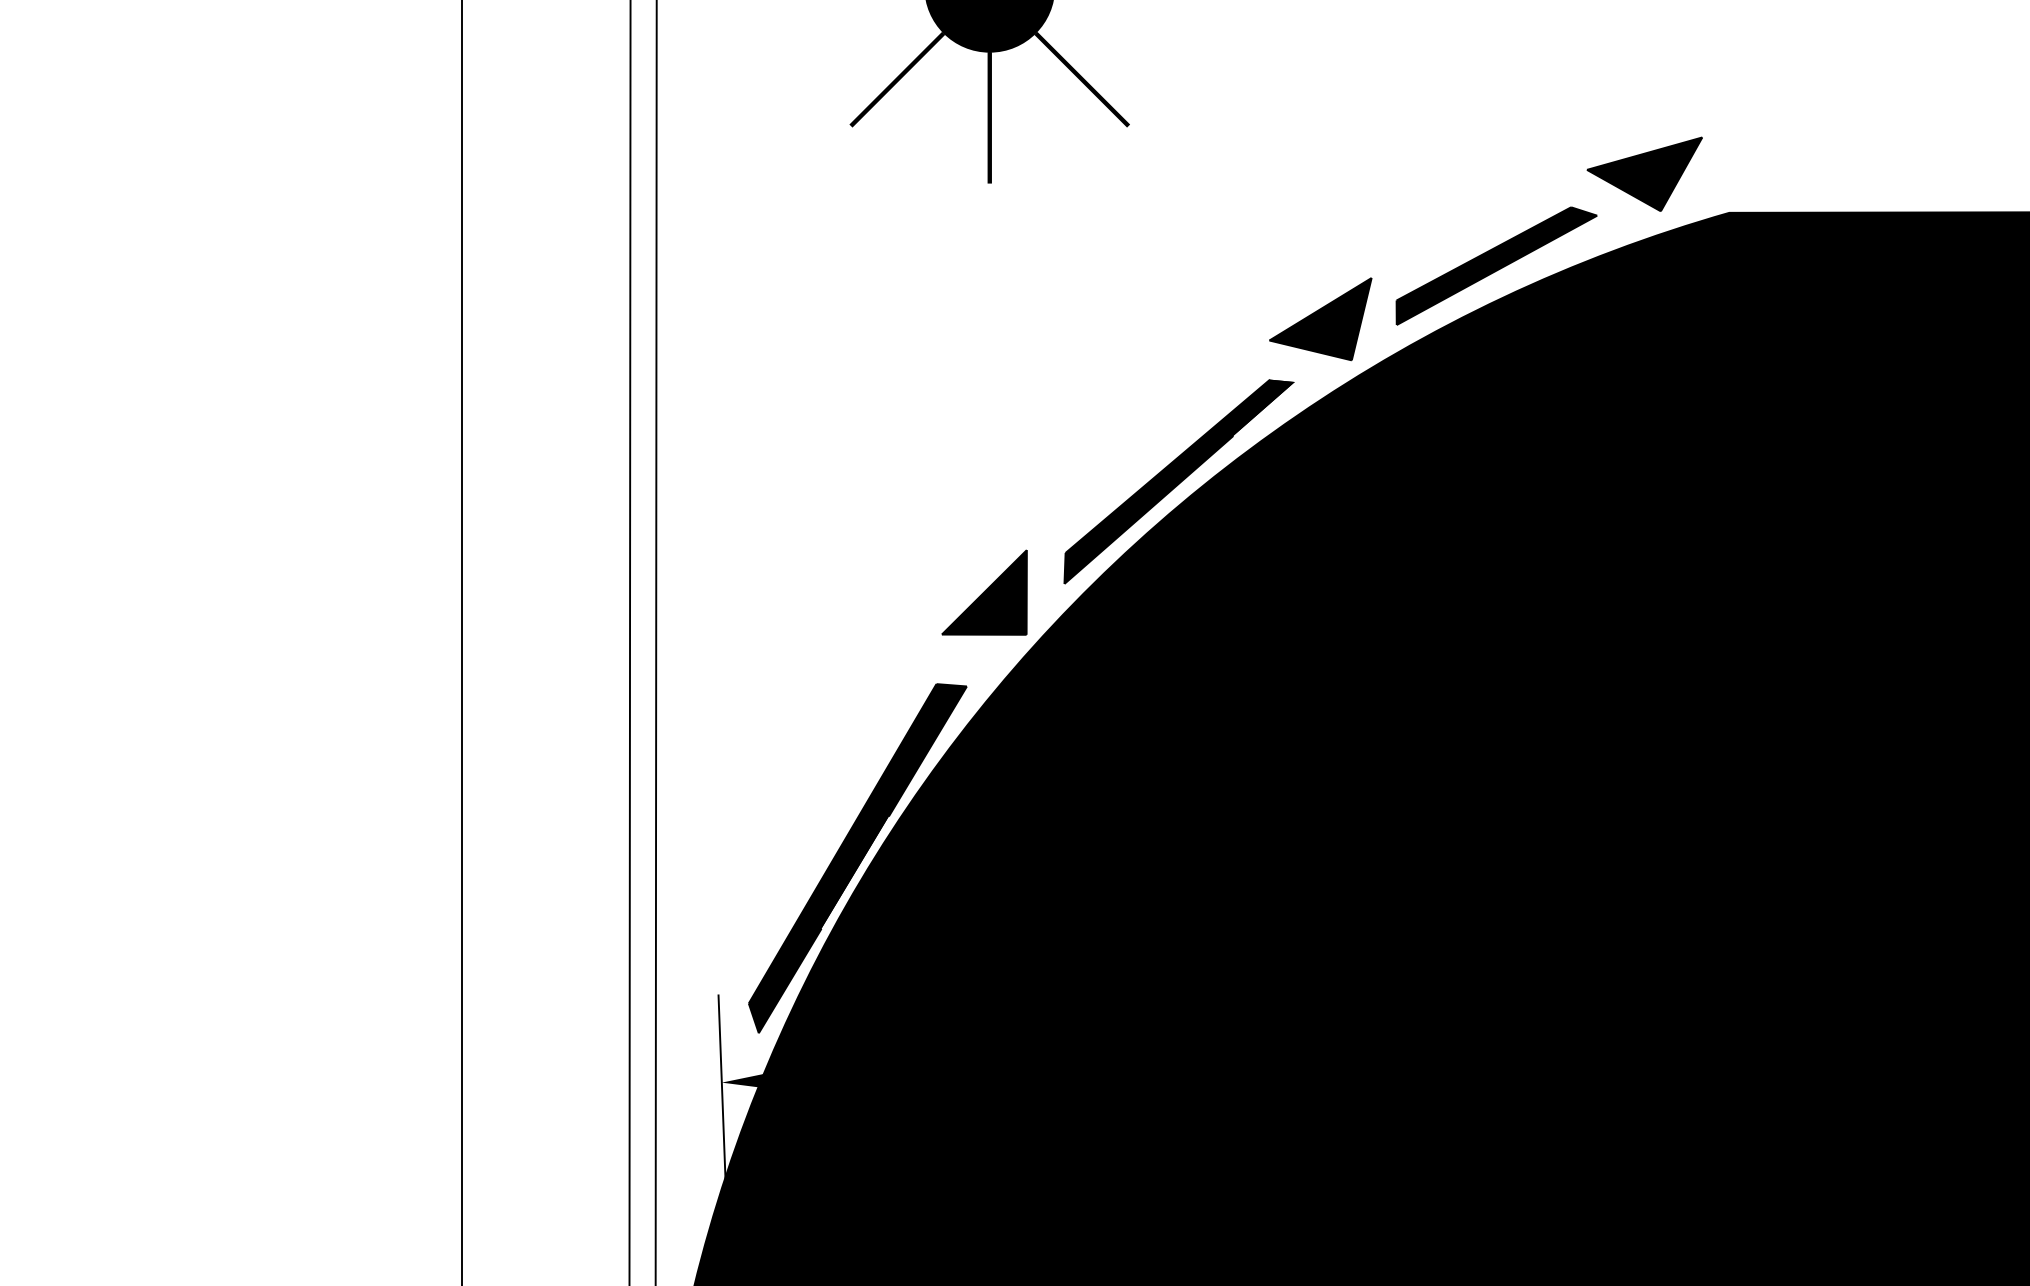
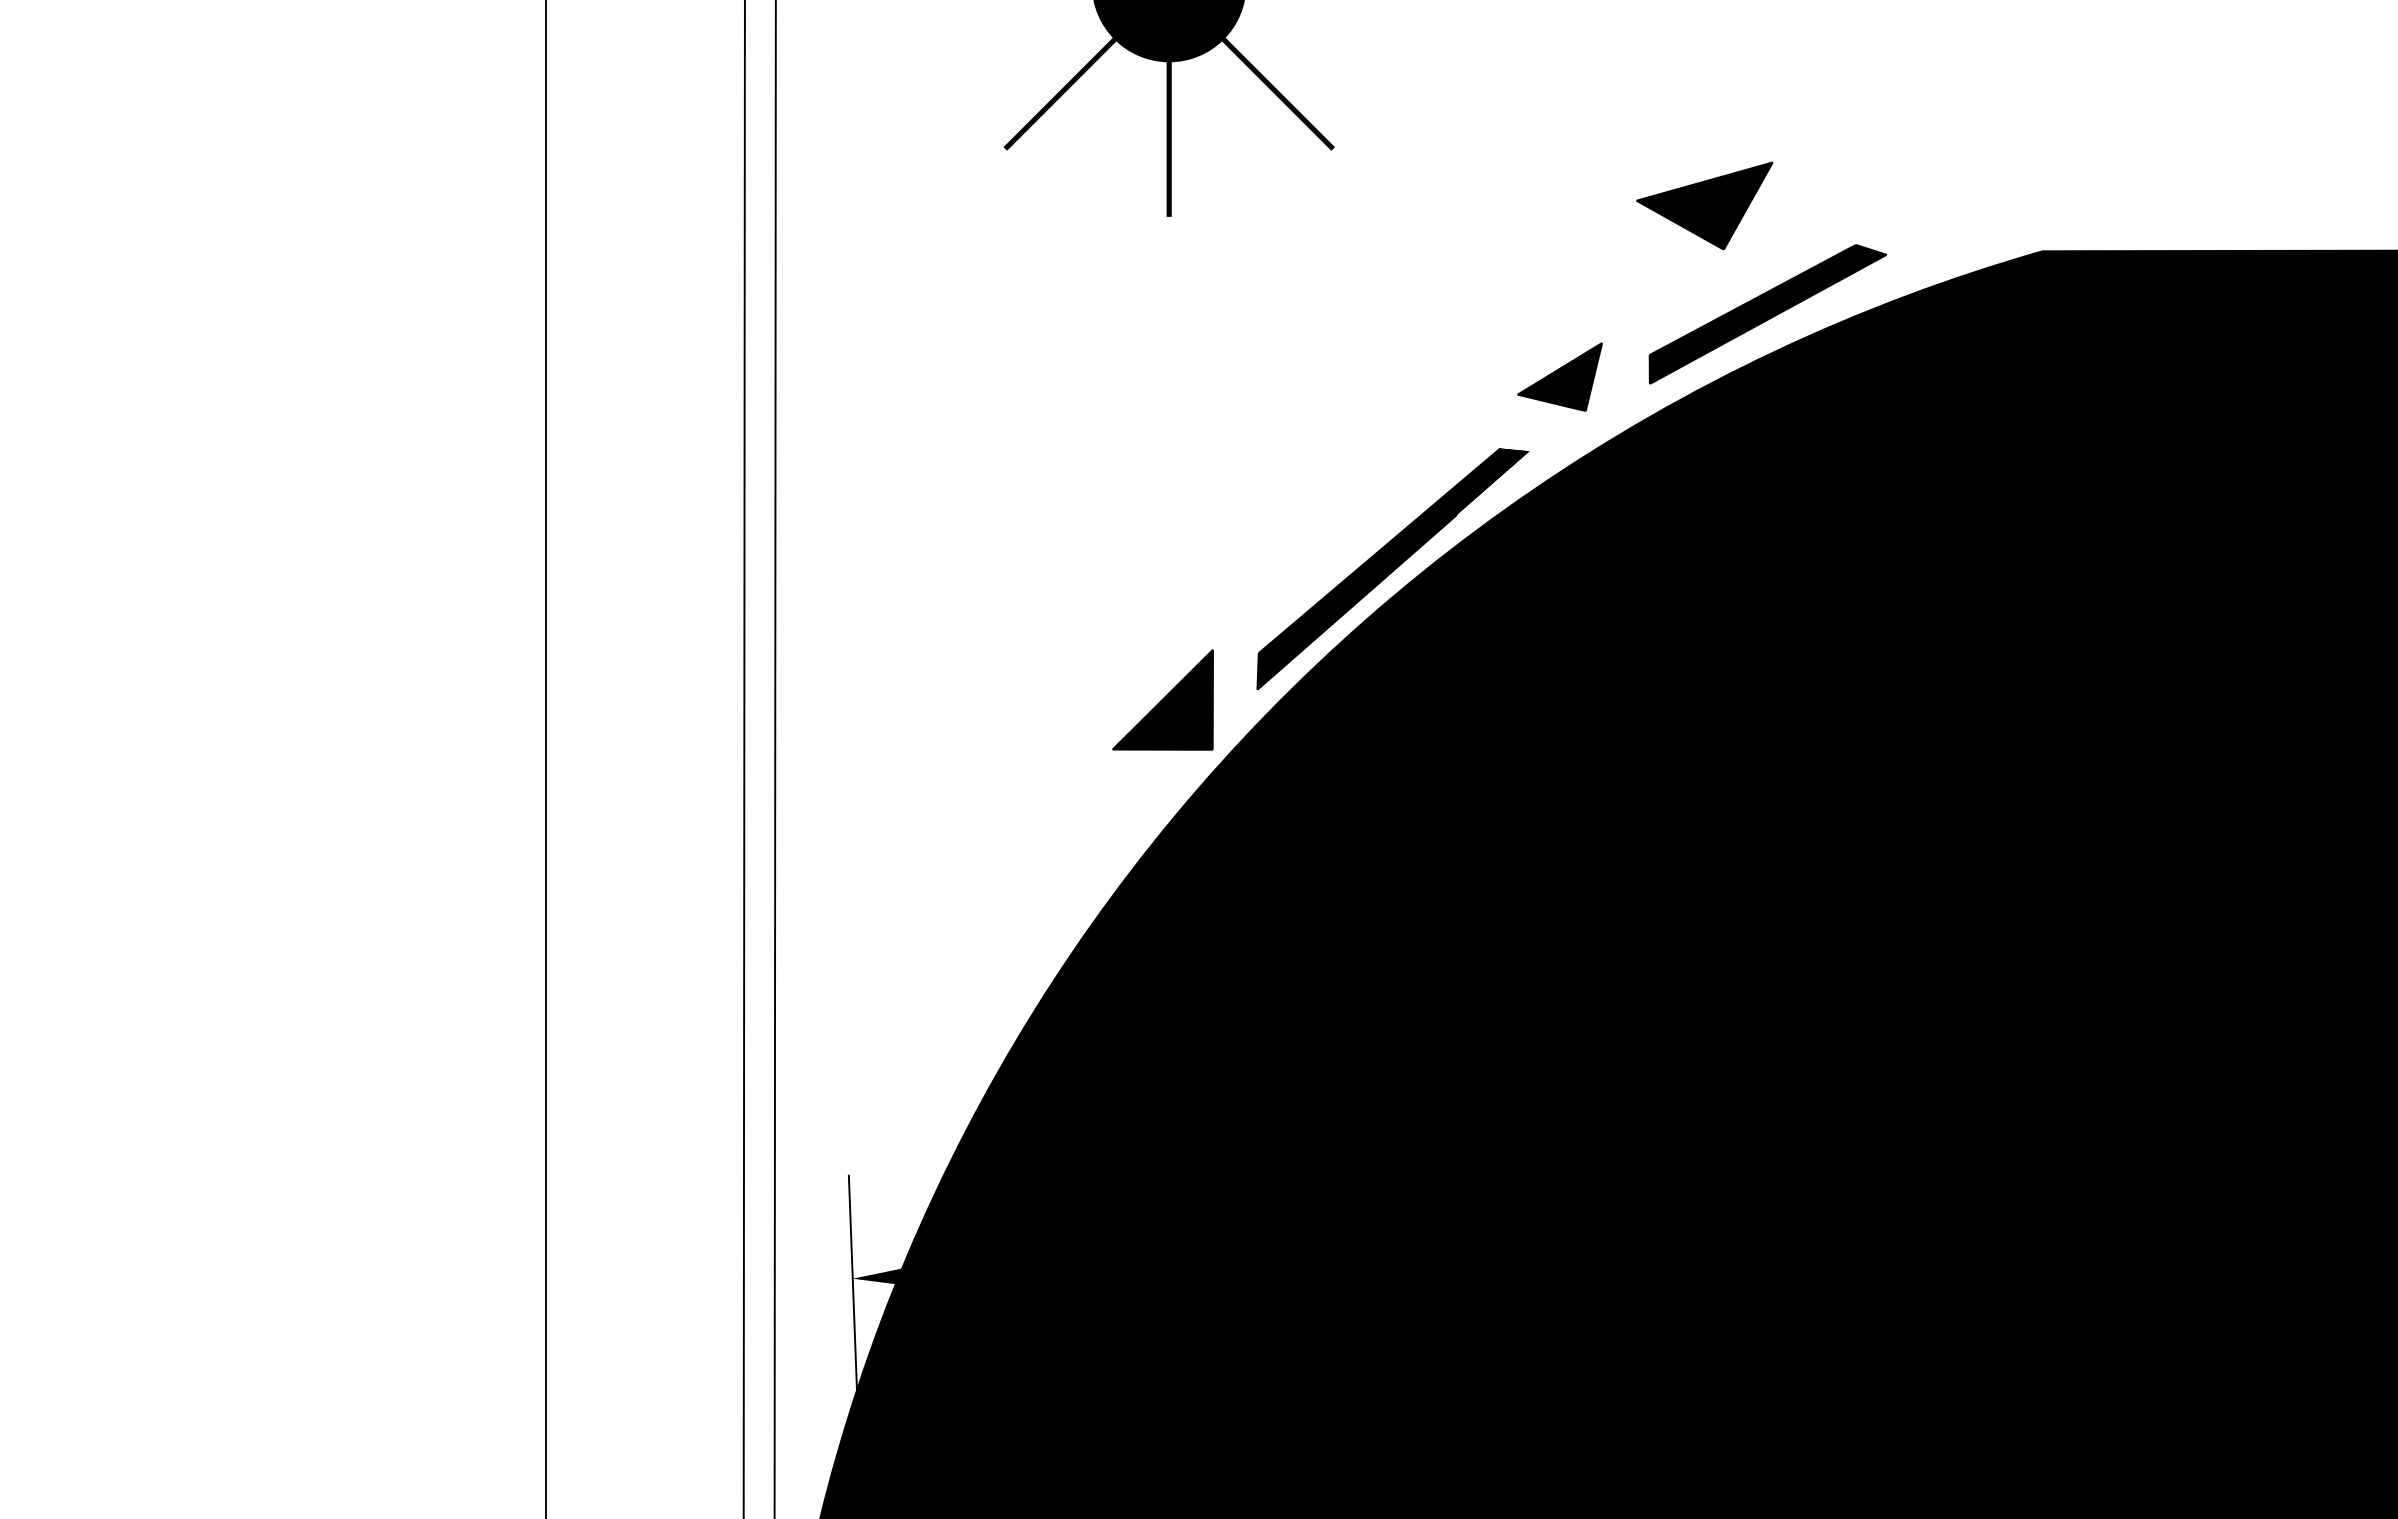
part: (1644, 173) -> (1704, 205), moved
part: (1320, 318) -> (1559, 376), size x0.7
part: (857, 858) -> (1013, 1013), removed

